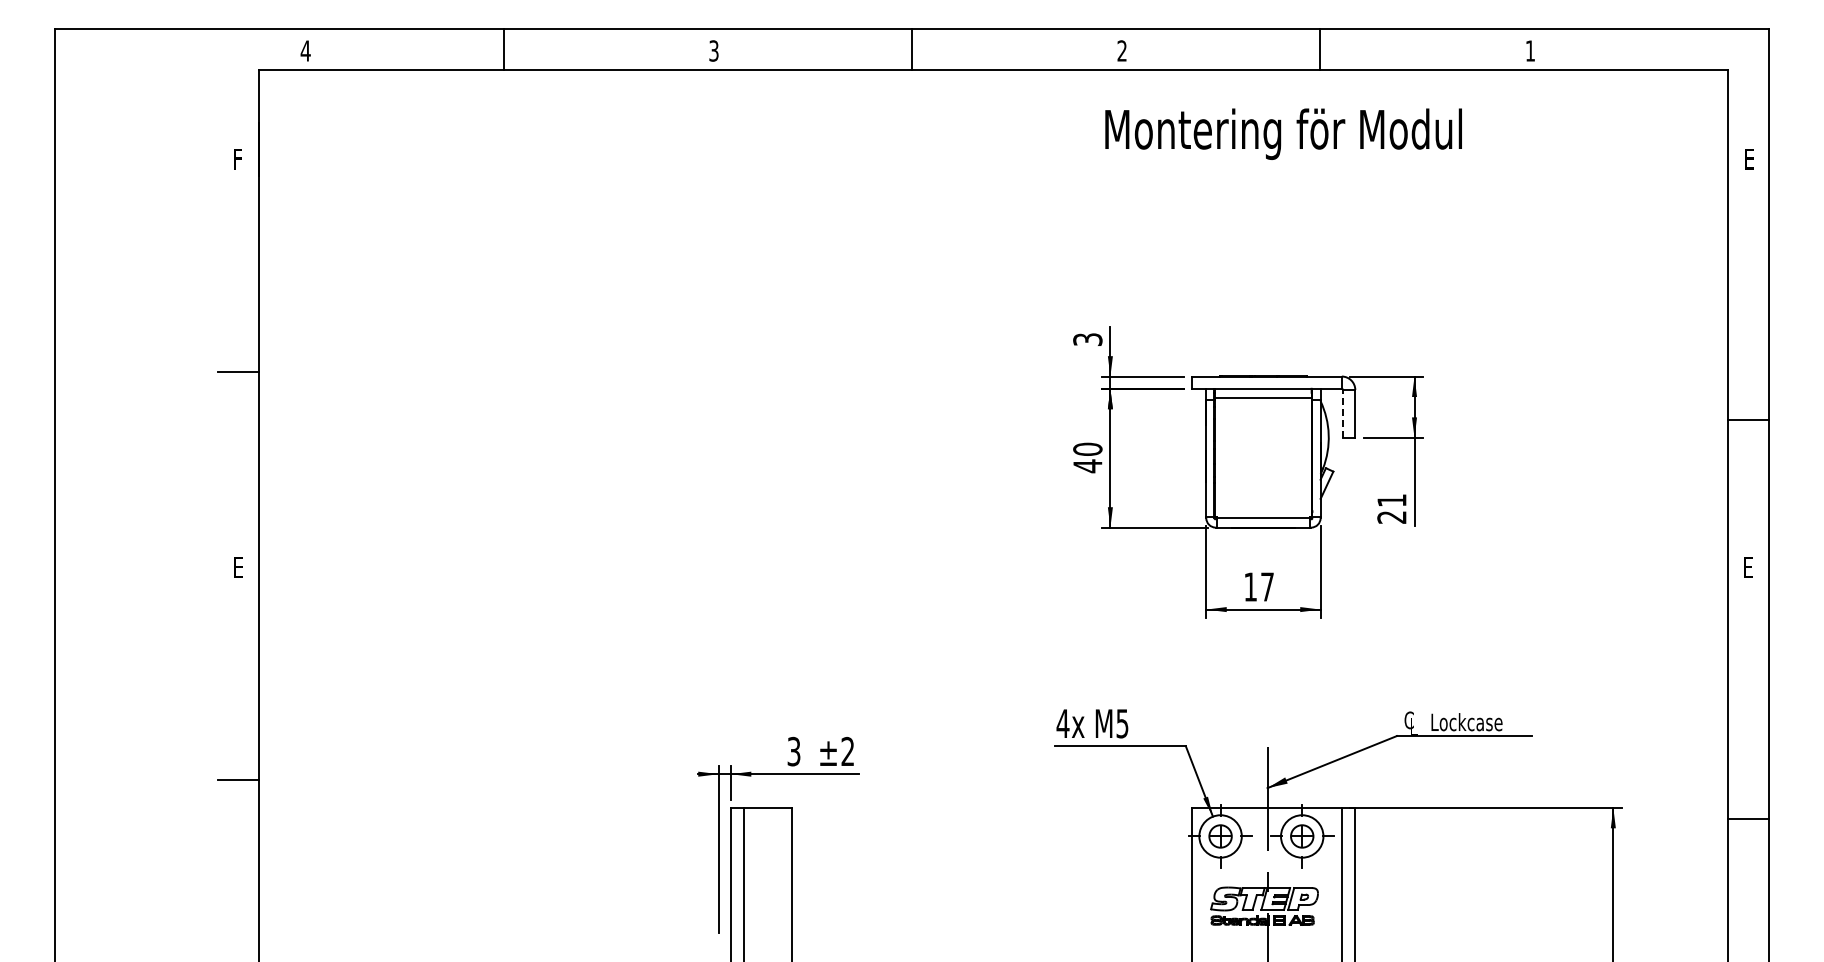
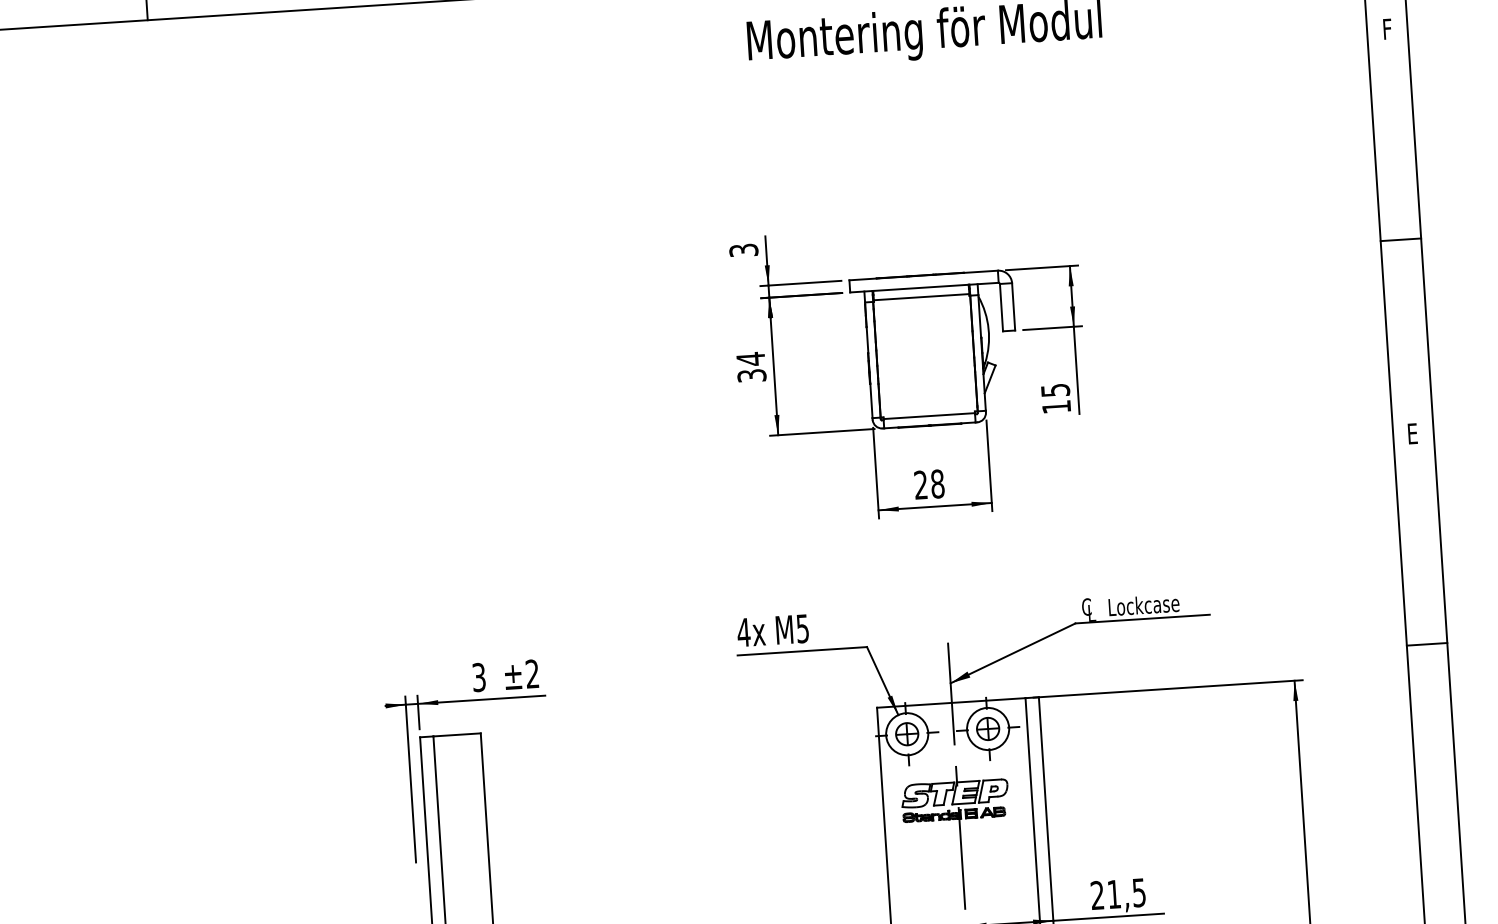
text: (1750, 159) -> (1388, 29), E -> F
line: (1343, 413) -> (1001, 307), dashed -> solid
line: (1748, 419) -> (1400, 239), moved
text: (1087, 457) -> (751, 367), 40 -> 34
text: (1391, 508) -> (1055, 398), 21 -> 15
text: (1259, 586) -> (929, 484), 17 -> 28
line: (1748, 818) -> (1426, 643), moved

